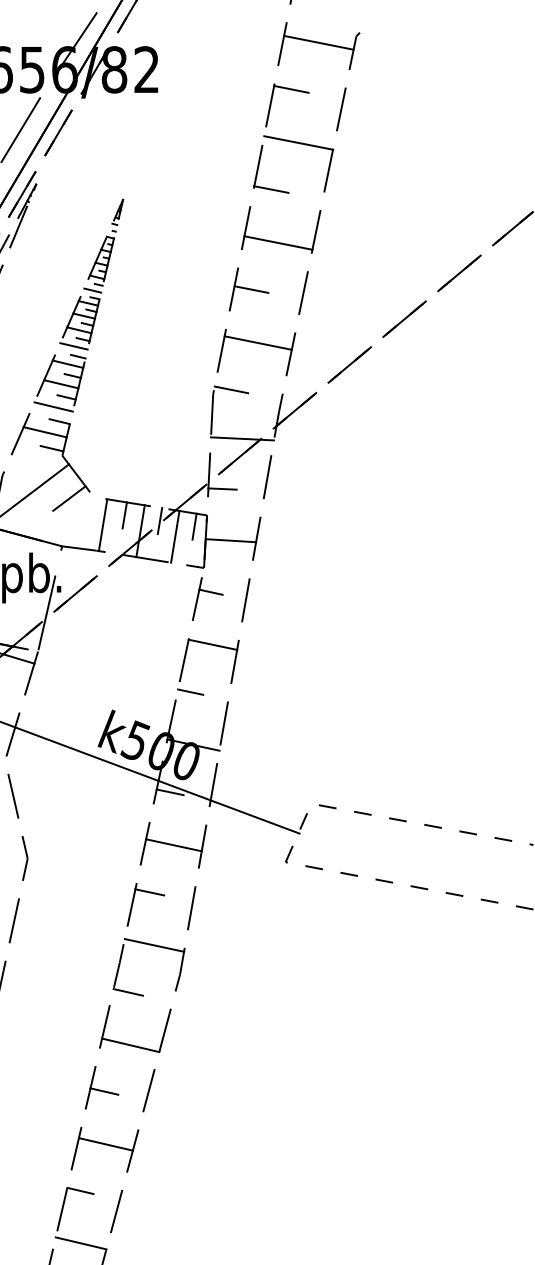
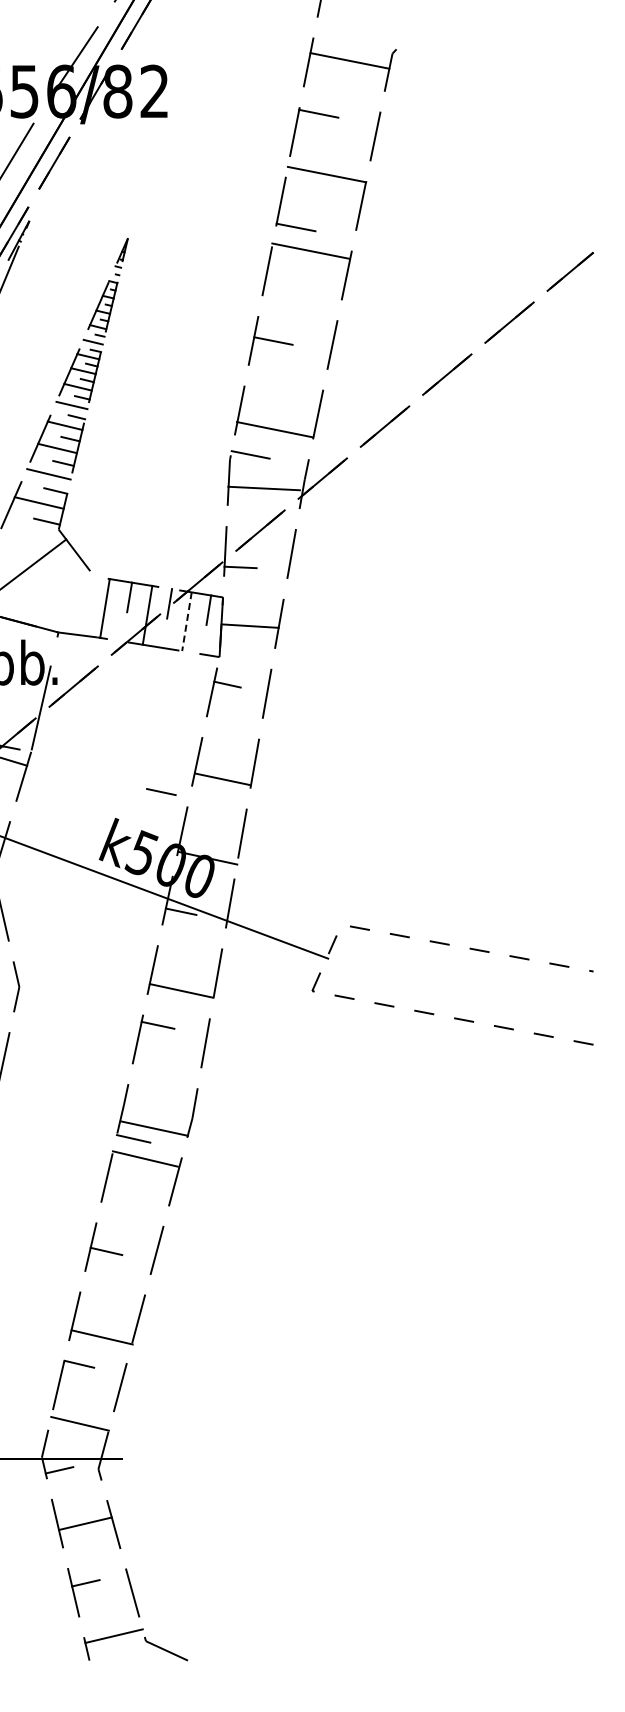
line: (277, 242) -> (310, 250), moved
line: (258, 342) -> (275, 429), moved
line: (241, 438) -> (263, 488), moved
line: (69, 498) -> (66, 578), removed
line: (174, 536) -> (186, 621), solid -> dashed
line: (212, 644) -> (222, 779), moved
line: (190, 691) -> (161, 791), moved
line: (173, 844) -> (180, 990), moved
line: (153, 945) -> (153, 1128), moved
line: (129, 1044) -> (144, 1158), moved
line: (105, 1144) -> (101, 1337), moved

